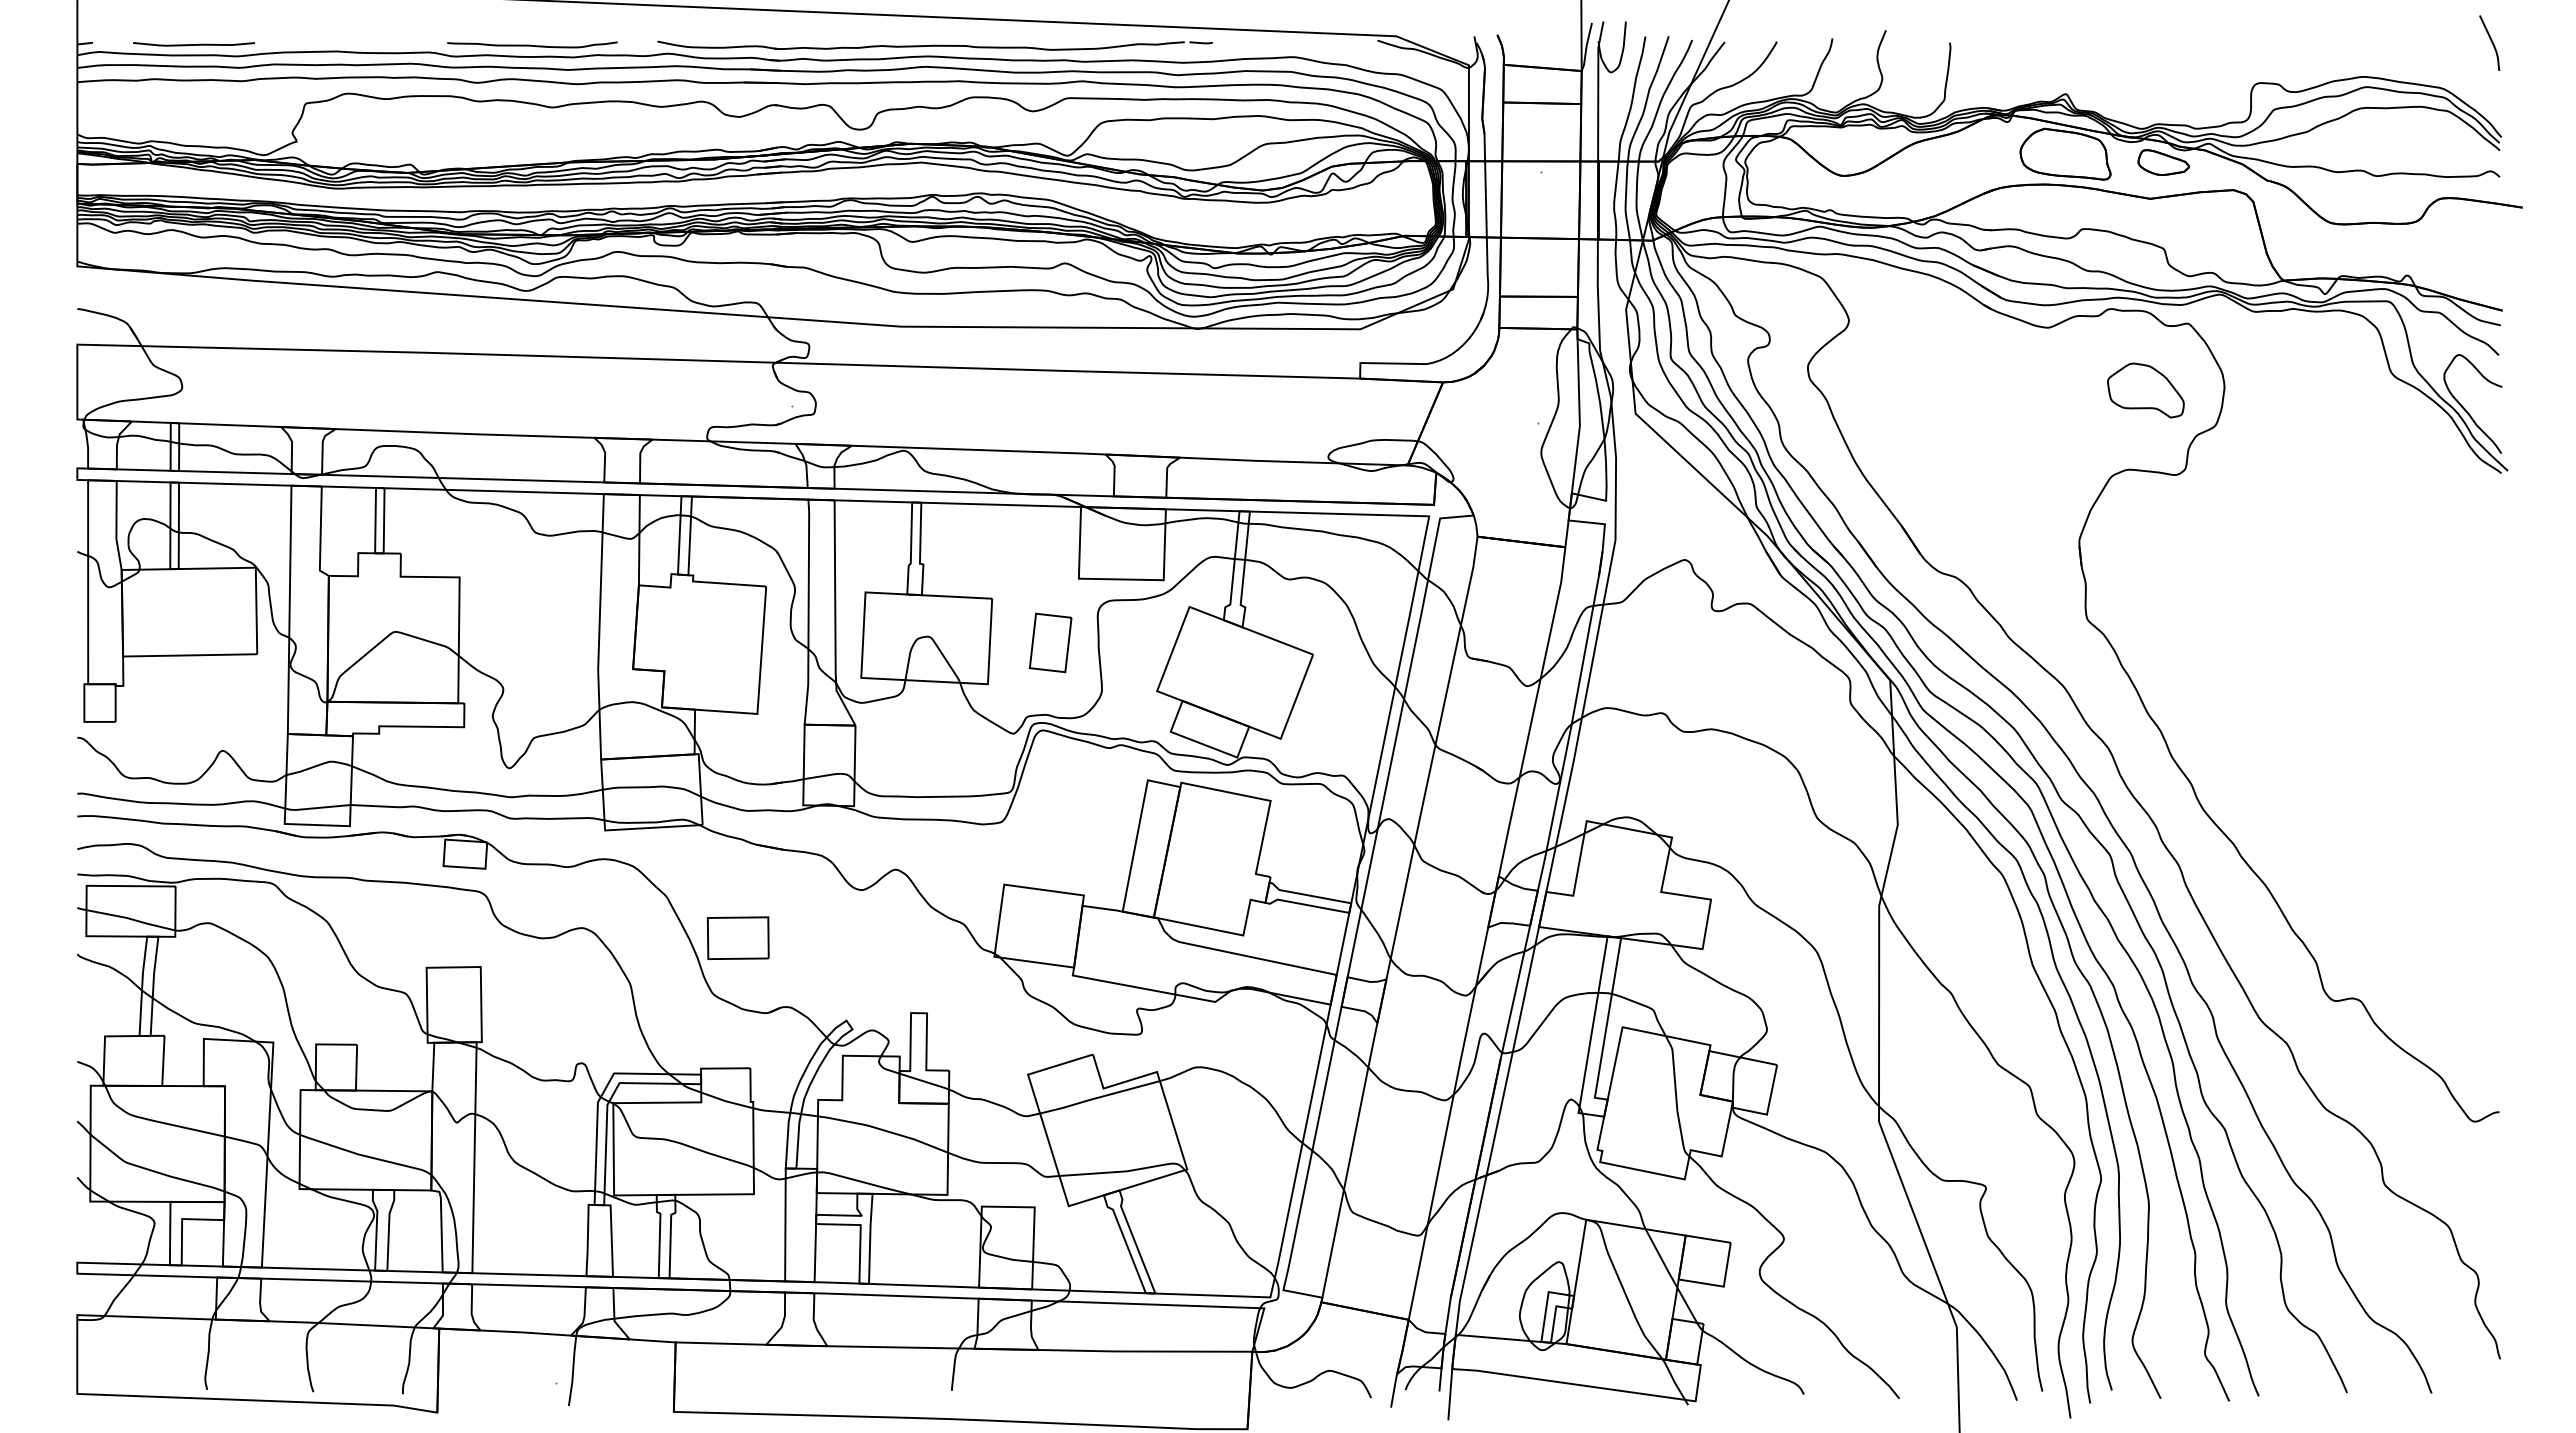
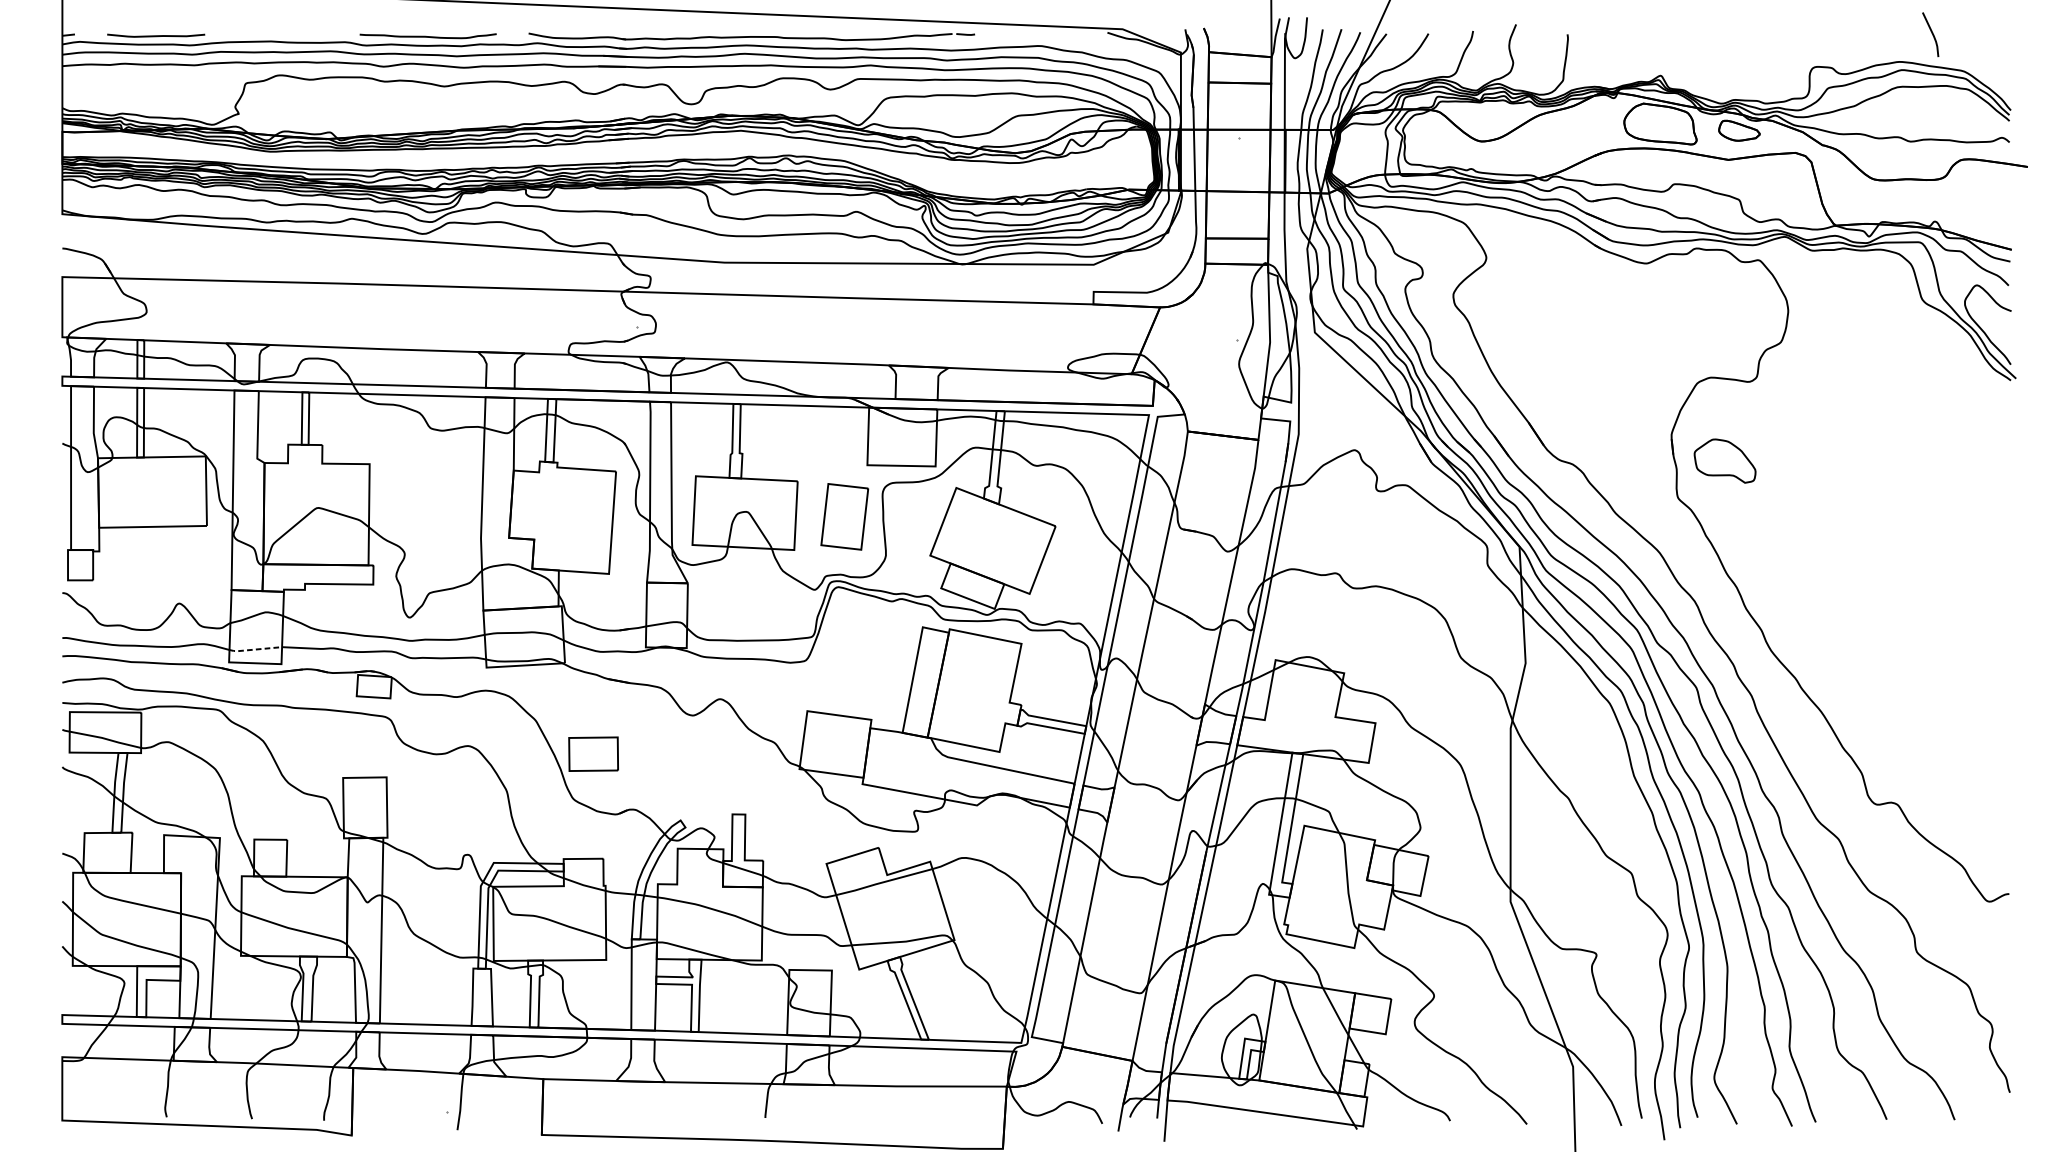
line: (2491, 42) -> (1932, 34), moved
part: (2145, 390) -> (1724, 461), moved
part: (1050, 642) -> (844, 516), size x1.4
line: (316, 808) -> (254, 649), solid -> dashed

